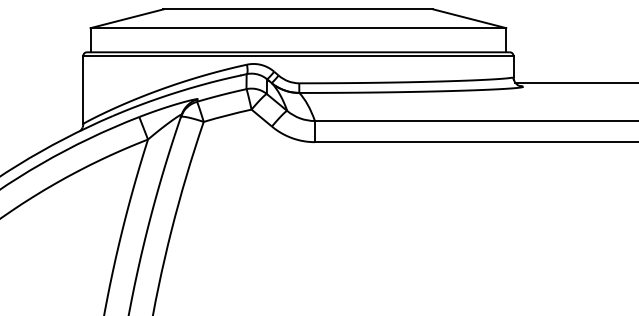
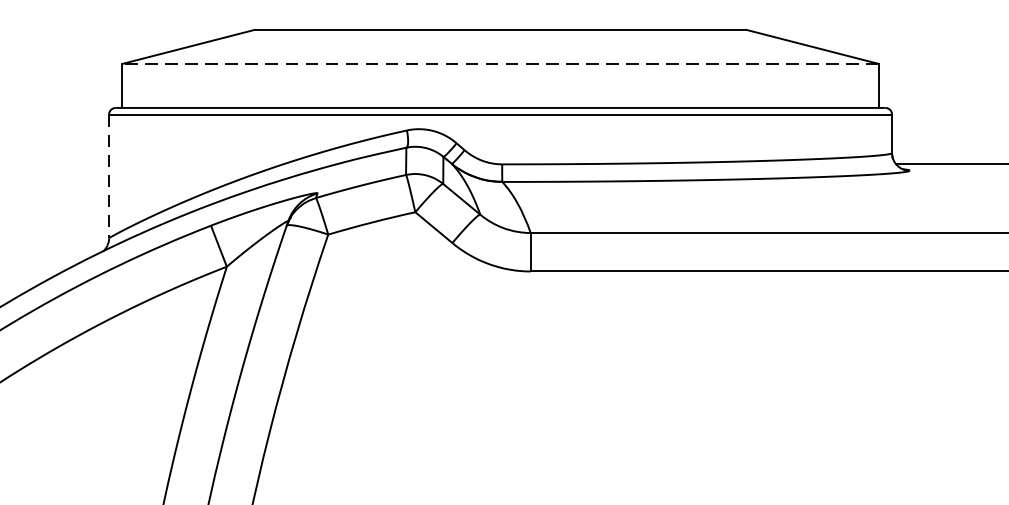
line: (298, 28) -> (500, 64), solid -> dashed
line: (83, 90) -> (109, 177), solid -> dashed

